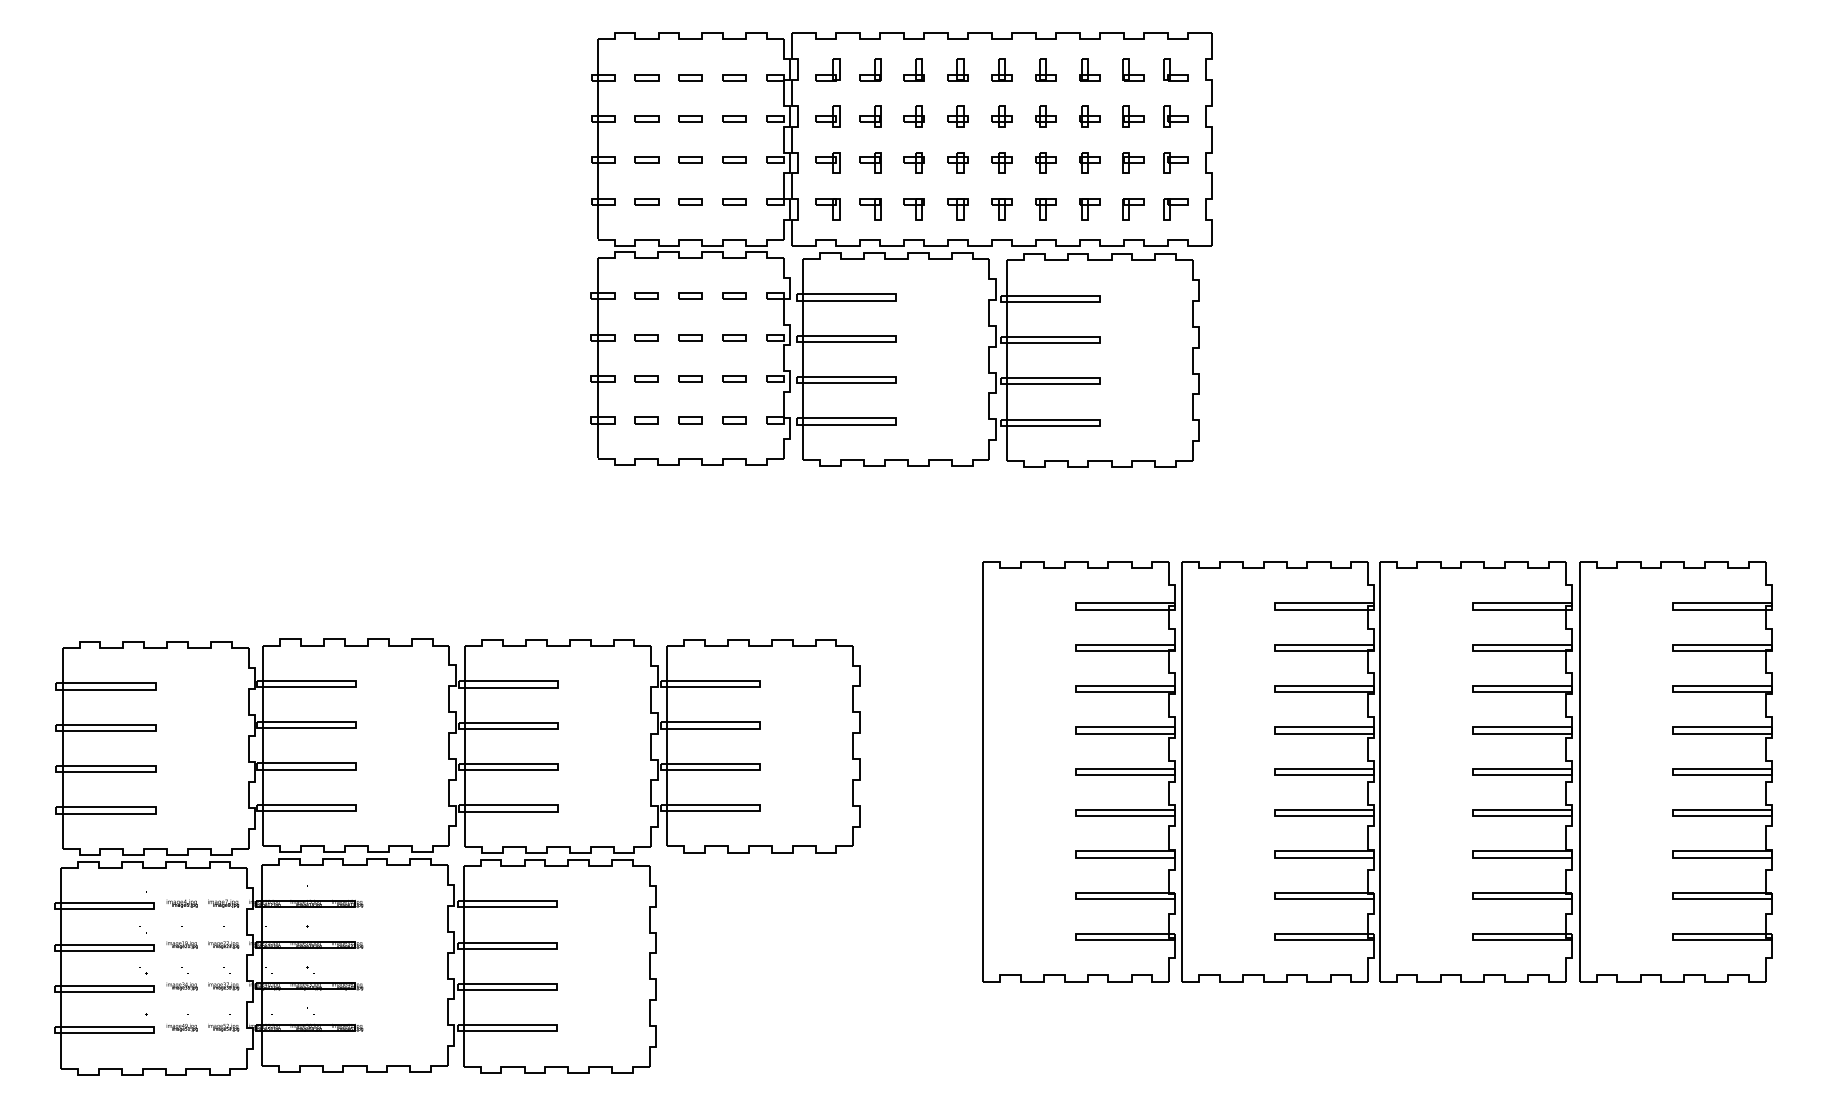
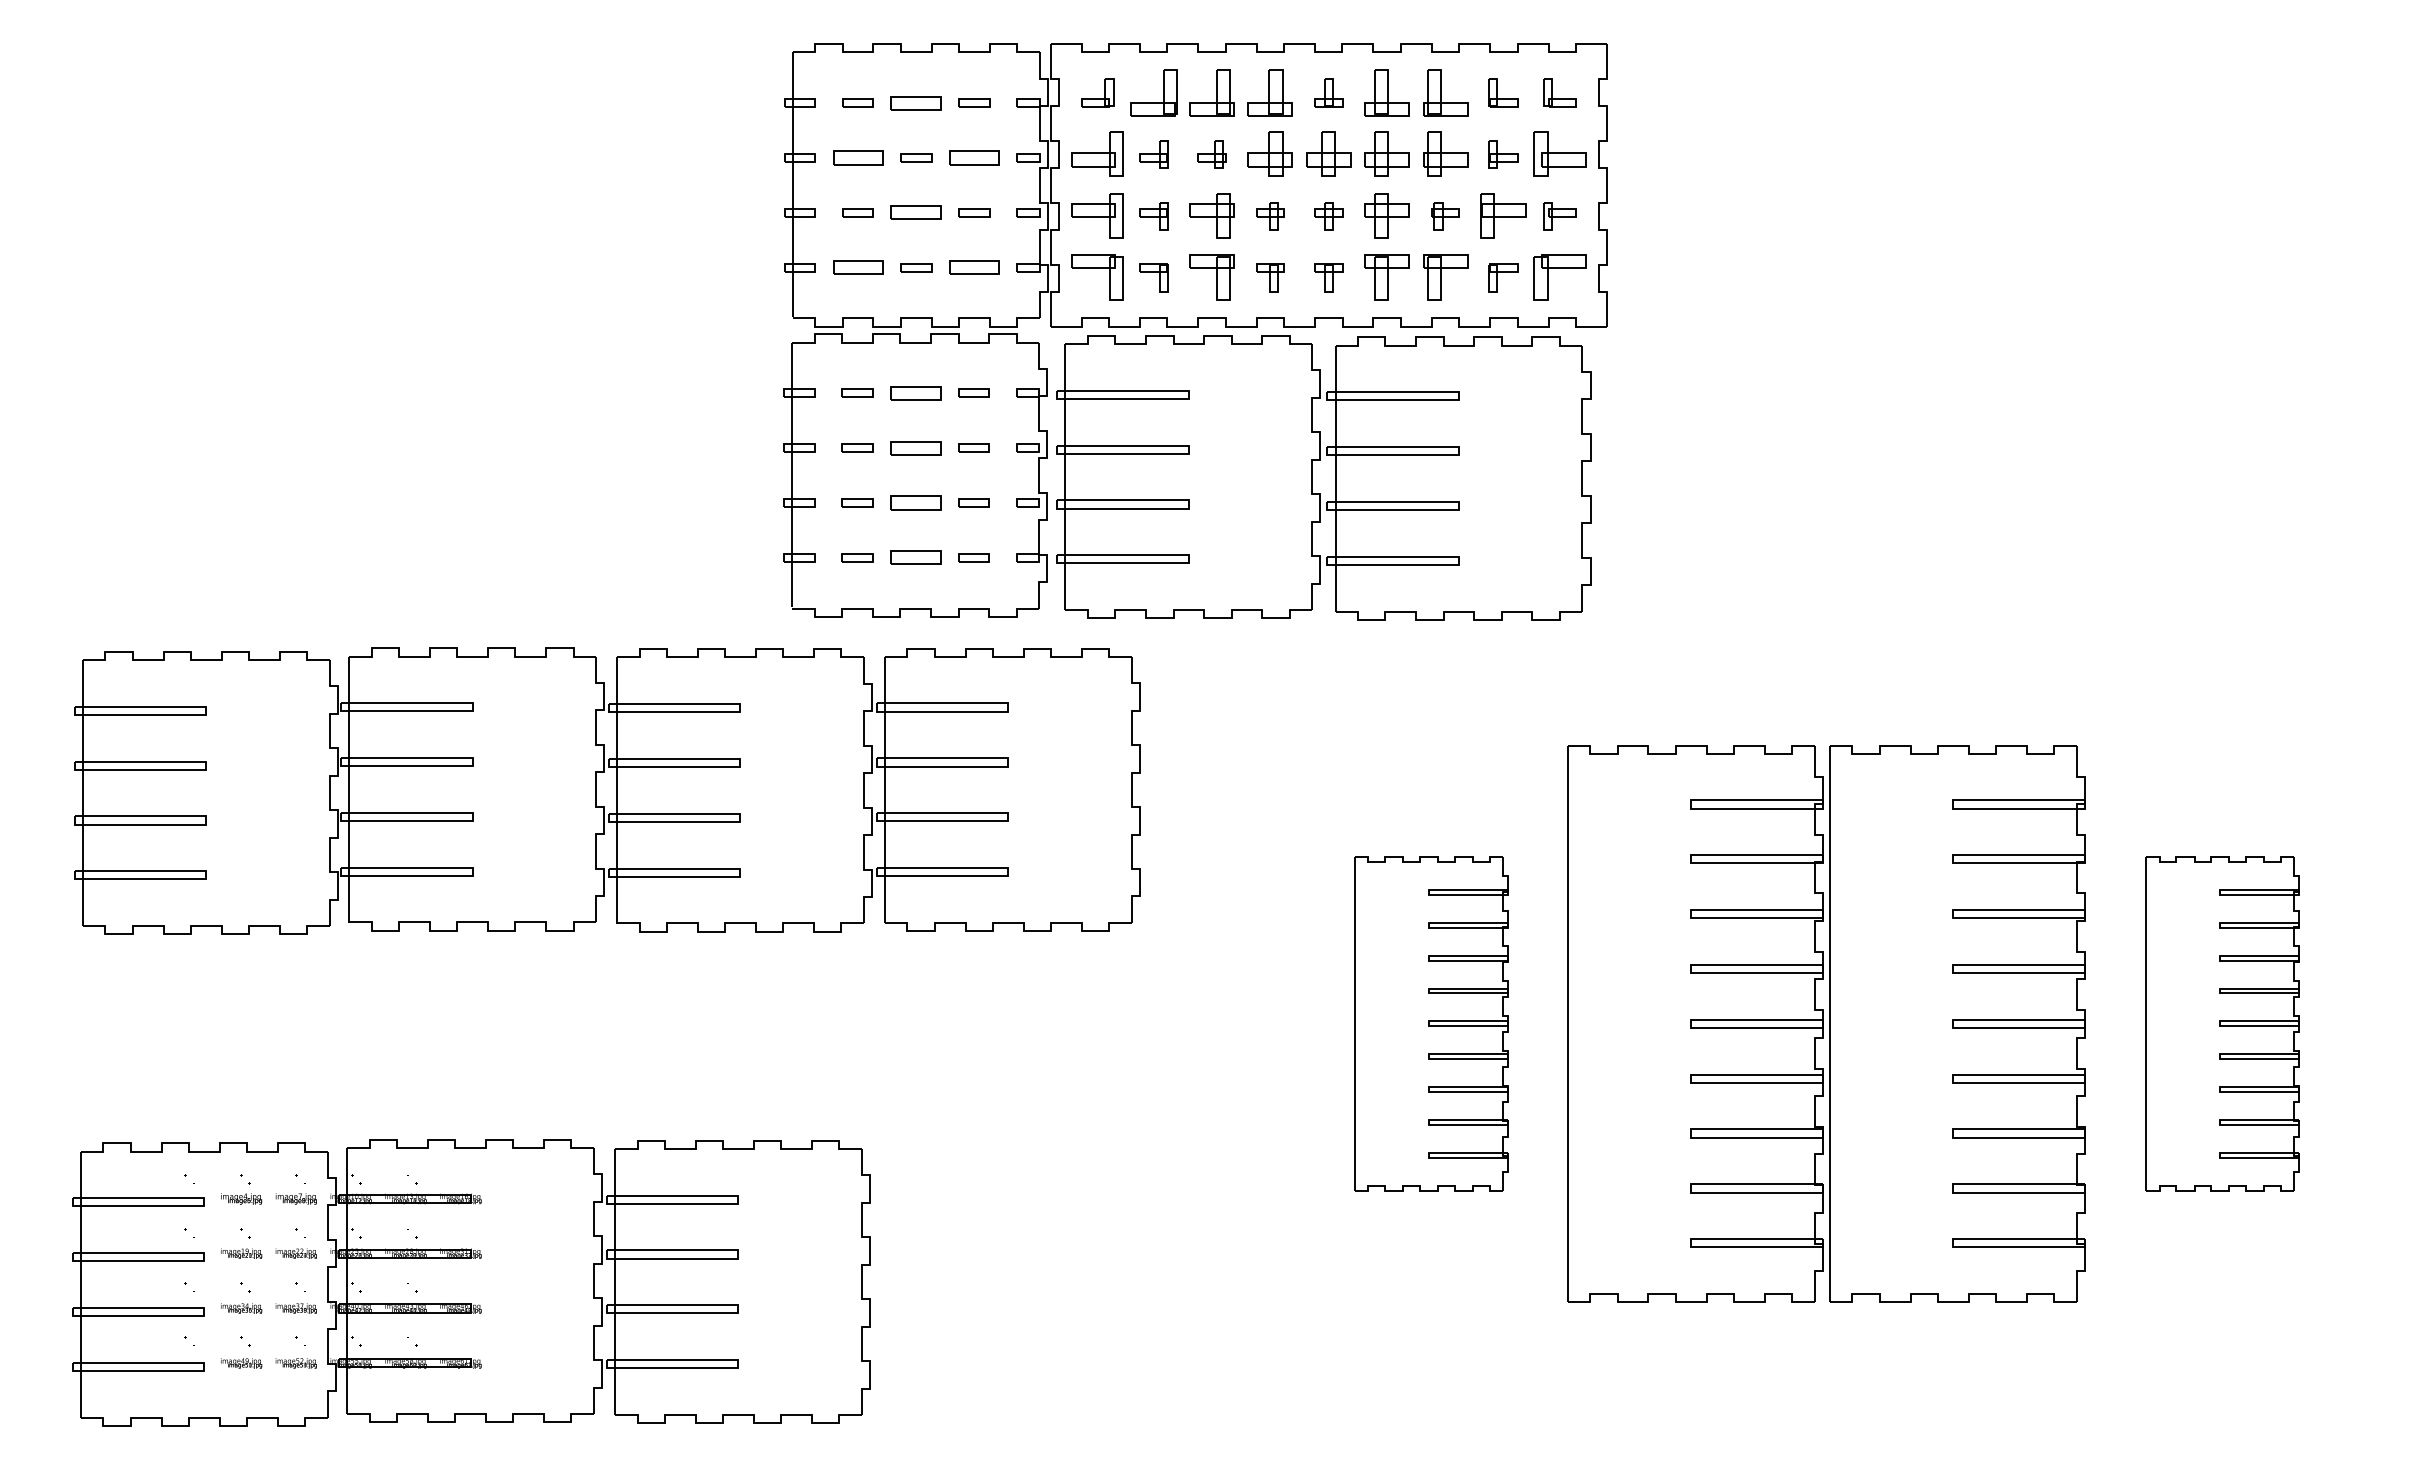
part: (869, 69) -> (1153, 92), size x1.6
part: (913, 69) -> (1211, 92), size x1.6
part: (957, 69) -> (1270, 92), size x1.6
part: (1045, 69) -> (1386, 92), size x1.6
part: (1089, 69) -> (1445, 92), size x1.6
part: (691, 77) -> (916, 102), size x1.6
part: (827, 116) -> (1097, 154), size x1.6
part: (957, 116) -> (1270, 154), size x1.6
part: (1001, 116) -> (1328, 154), size x1.6
part: (1045, 116) -> (1386, 154), size x1.6
part: (1089, 116) -> (1445, 154), size x1.6
part: (1175, 116) -> (1559, 154), size x1.6
part: (646, 118) -> (857, 157), size x1.6
part: (734, 118) -> (974, 157), size x1.6
part: (691, 160) -> (916, 212), size x1.6
part: (827, 163) -> (1097, 216), size x1.6
part: (913, 163) -> (1211, 216), size x1.6
part: (1045, 163) -> (1386, 216), size x1.6
part: (1133, 163) -> (1503, 216), size x1.6
part: (646, 201) -> (857, 267), size x1.6
part: (734, 201) -> (974, 267), size x1.6
part: (827, 209) -> (1097, 277), size x1.6
part: (913, 209) -> (1211, 277), size x1.6
part: (1045, 209) -> (1386, 277), size x1.6
part: (1089, 209) -> (1445, 277), size x1.6
part: (1175, 209) -> (1559, 277), size x1.6
part: (690, 295) -> (915, 392), size x1.6
part: (690, 337) -> (915, 447), size x1.6
part: (690, 378) -> (915, 502), size x1.6
part: (690, 420) -> (915, 557), size x1.6
part: (464, 746) -> (616, 790), moved
part: (1079, 771) -> (1431, 1023), size x0.6
part: (1675, 771) -> (2222, 1023), size x0.6

